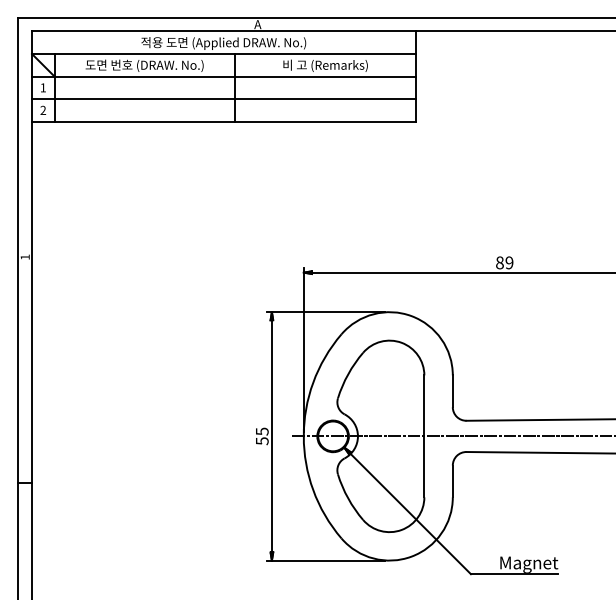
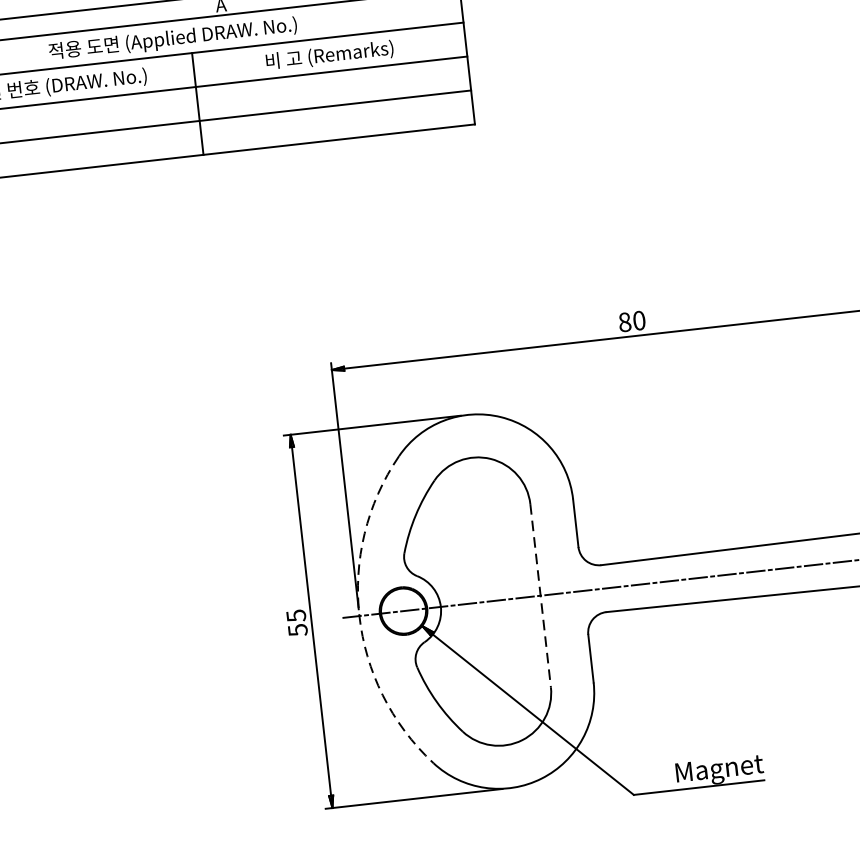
text: (509, 262) -> (639, 320), 89 -> 80
arc: (303, 436) -> (359, 616), solid -> dashed
line: (424, 436) -> (540, 595), solid -> dashed

